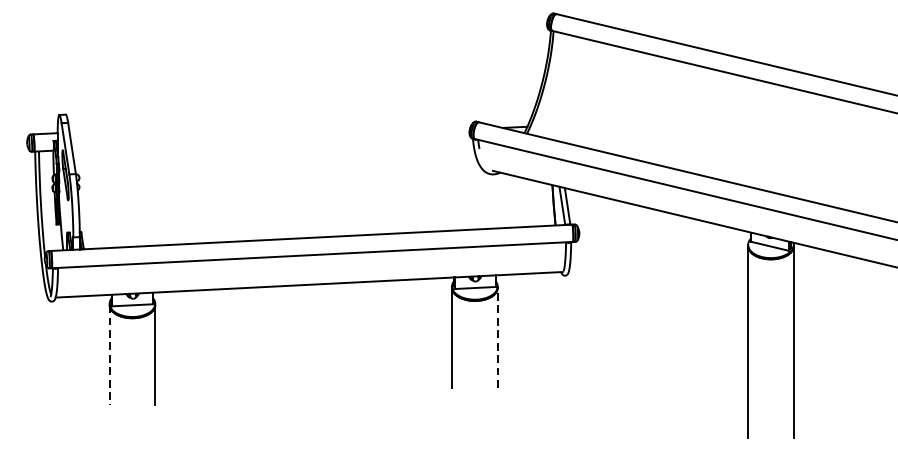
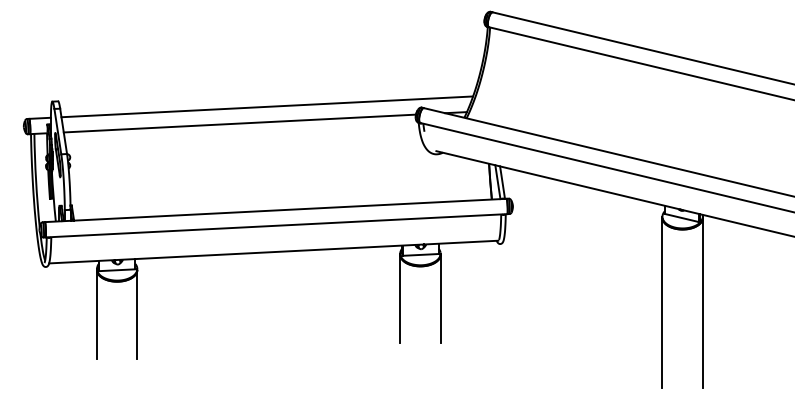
line: (302, 120) -> (267, 106), added
line: (270, 139) -> (239, 123), added
line: (497, 337) -> (440, 298), dashed -> solid
line: (109, 355) -> (96, 314), dashed -> solid

